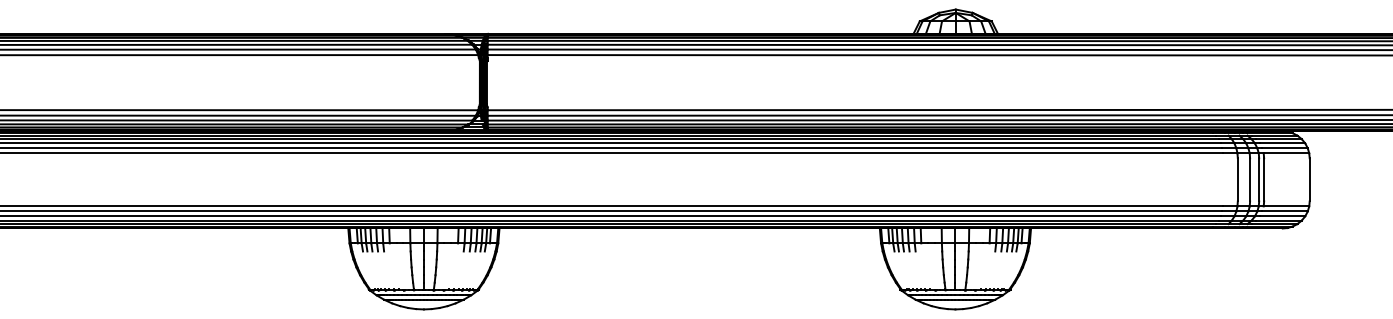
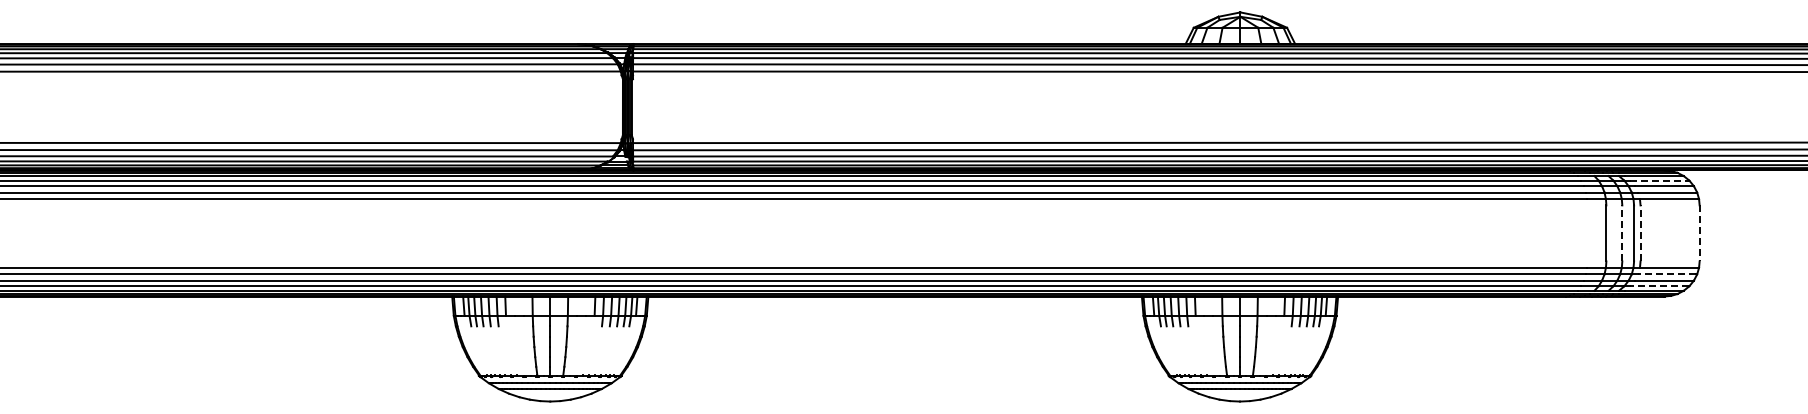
line: (1279, 139) -> (1660, 180), solid -> dashed
line: (1250, 179) -> (1622, 232), solid -> dashed
line: (1264, 179) -> (1640, 232), solid -> dashed
line: (1309, 179) -> (1699, 233), solid -> dashed
line: (1284, 211) -> (1666, 274), solid -> dashed
line: (1278, 220) -> (1659, 286), solid -> dashed

